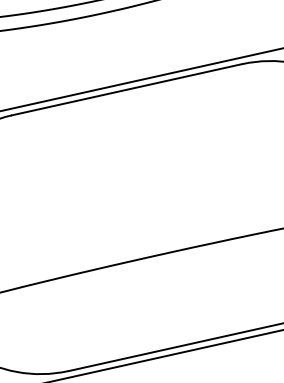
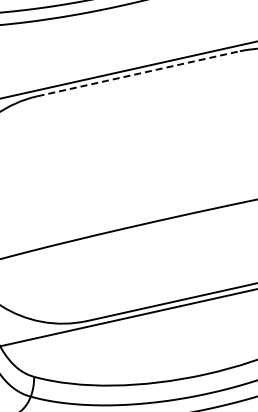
line: (126, 89) -> (138, 73), solid -> dashed

